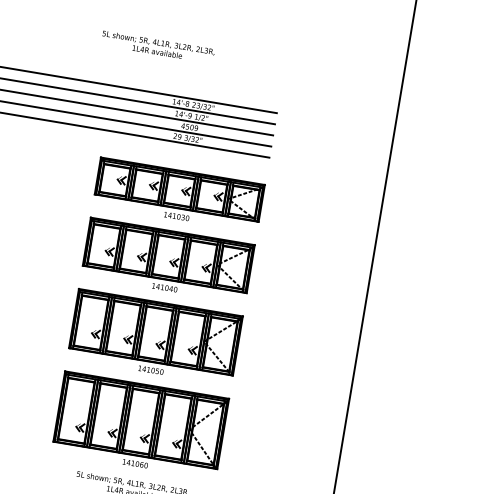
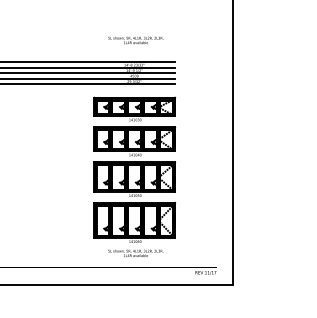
text: (157, 47) -> (135, 40), moved

